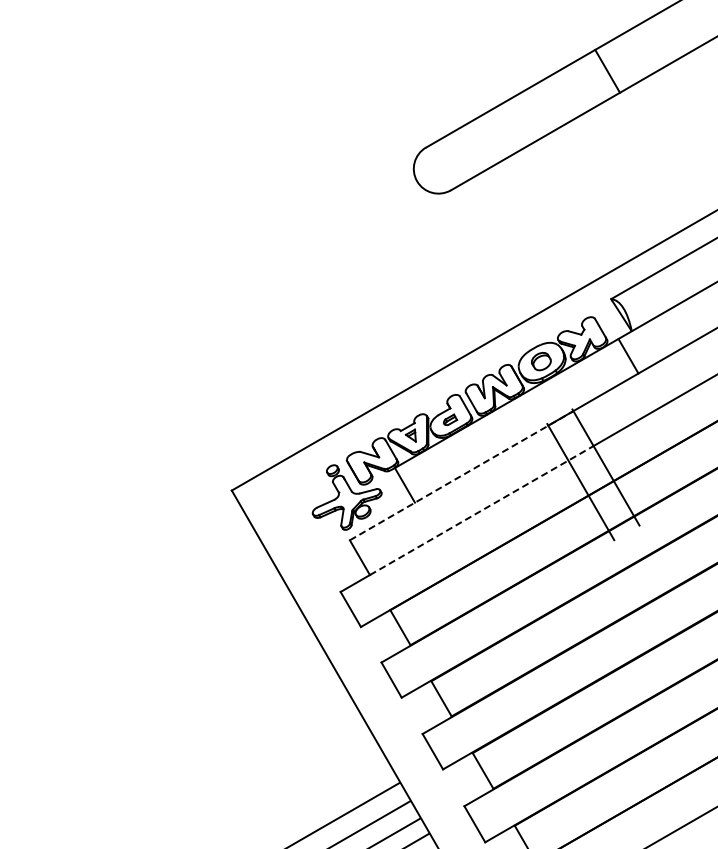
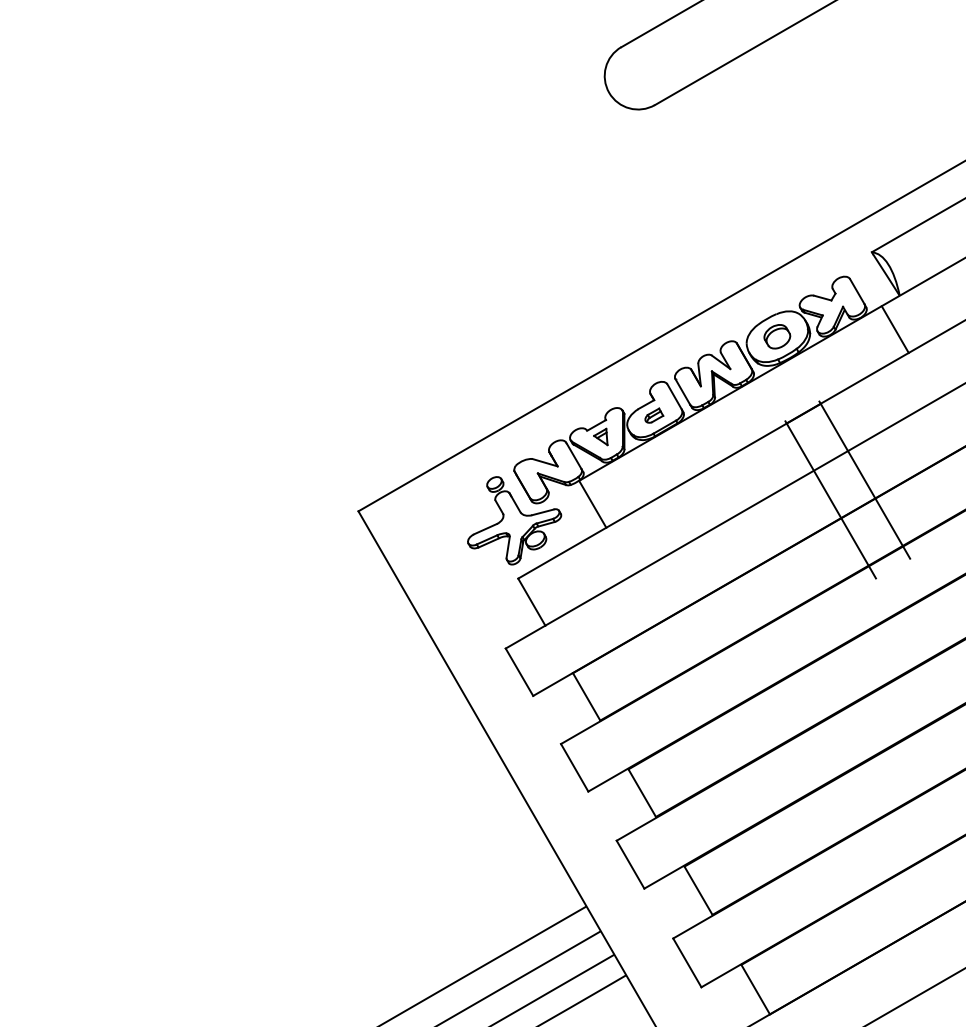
line: (462, 475) -> (670, 490), dashed -> solid
line: (482, 510) -> (697, 538), dashed -> solid

